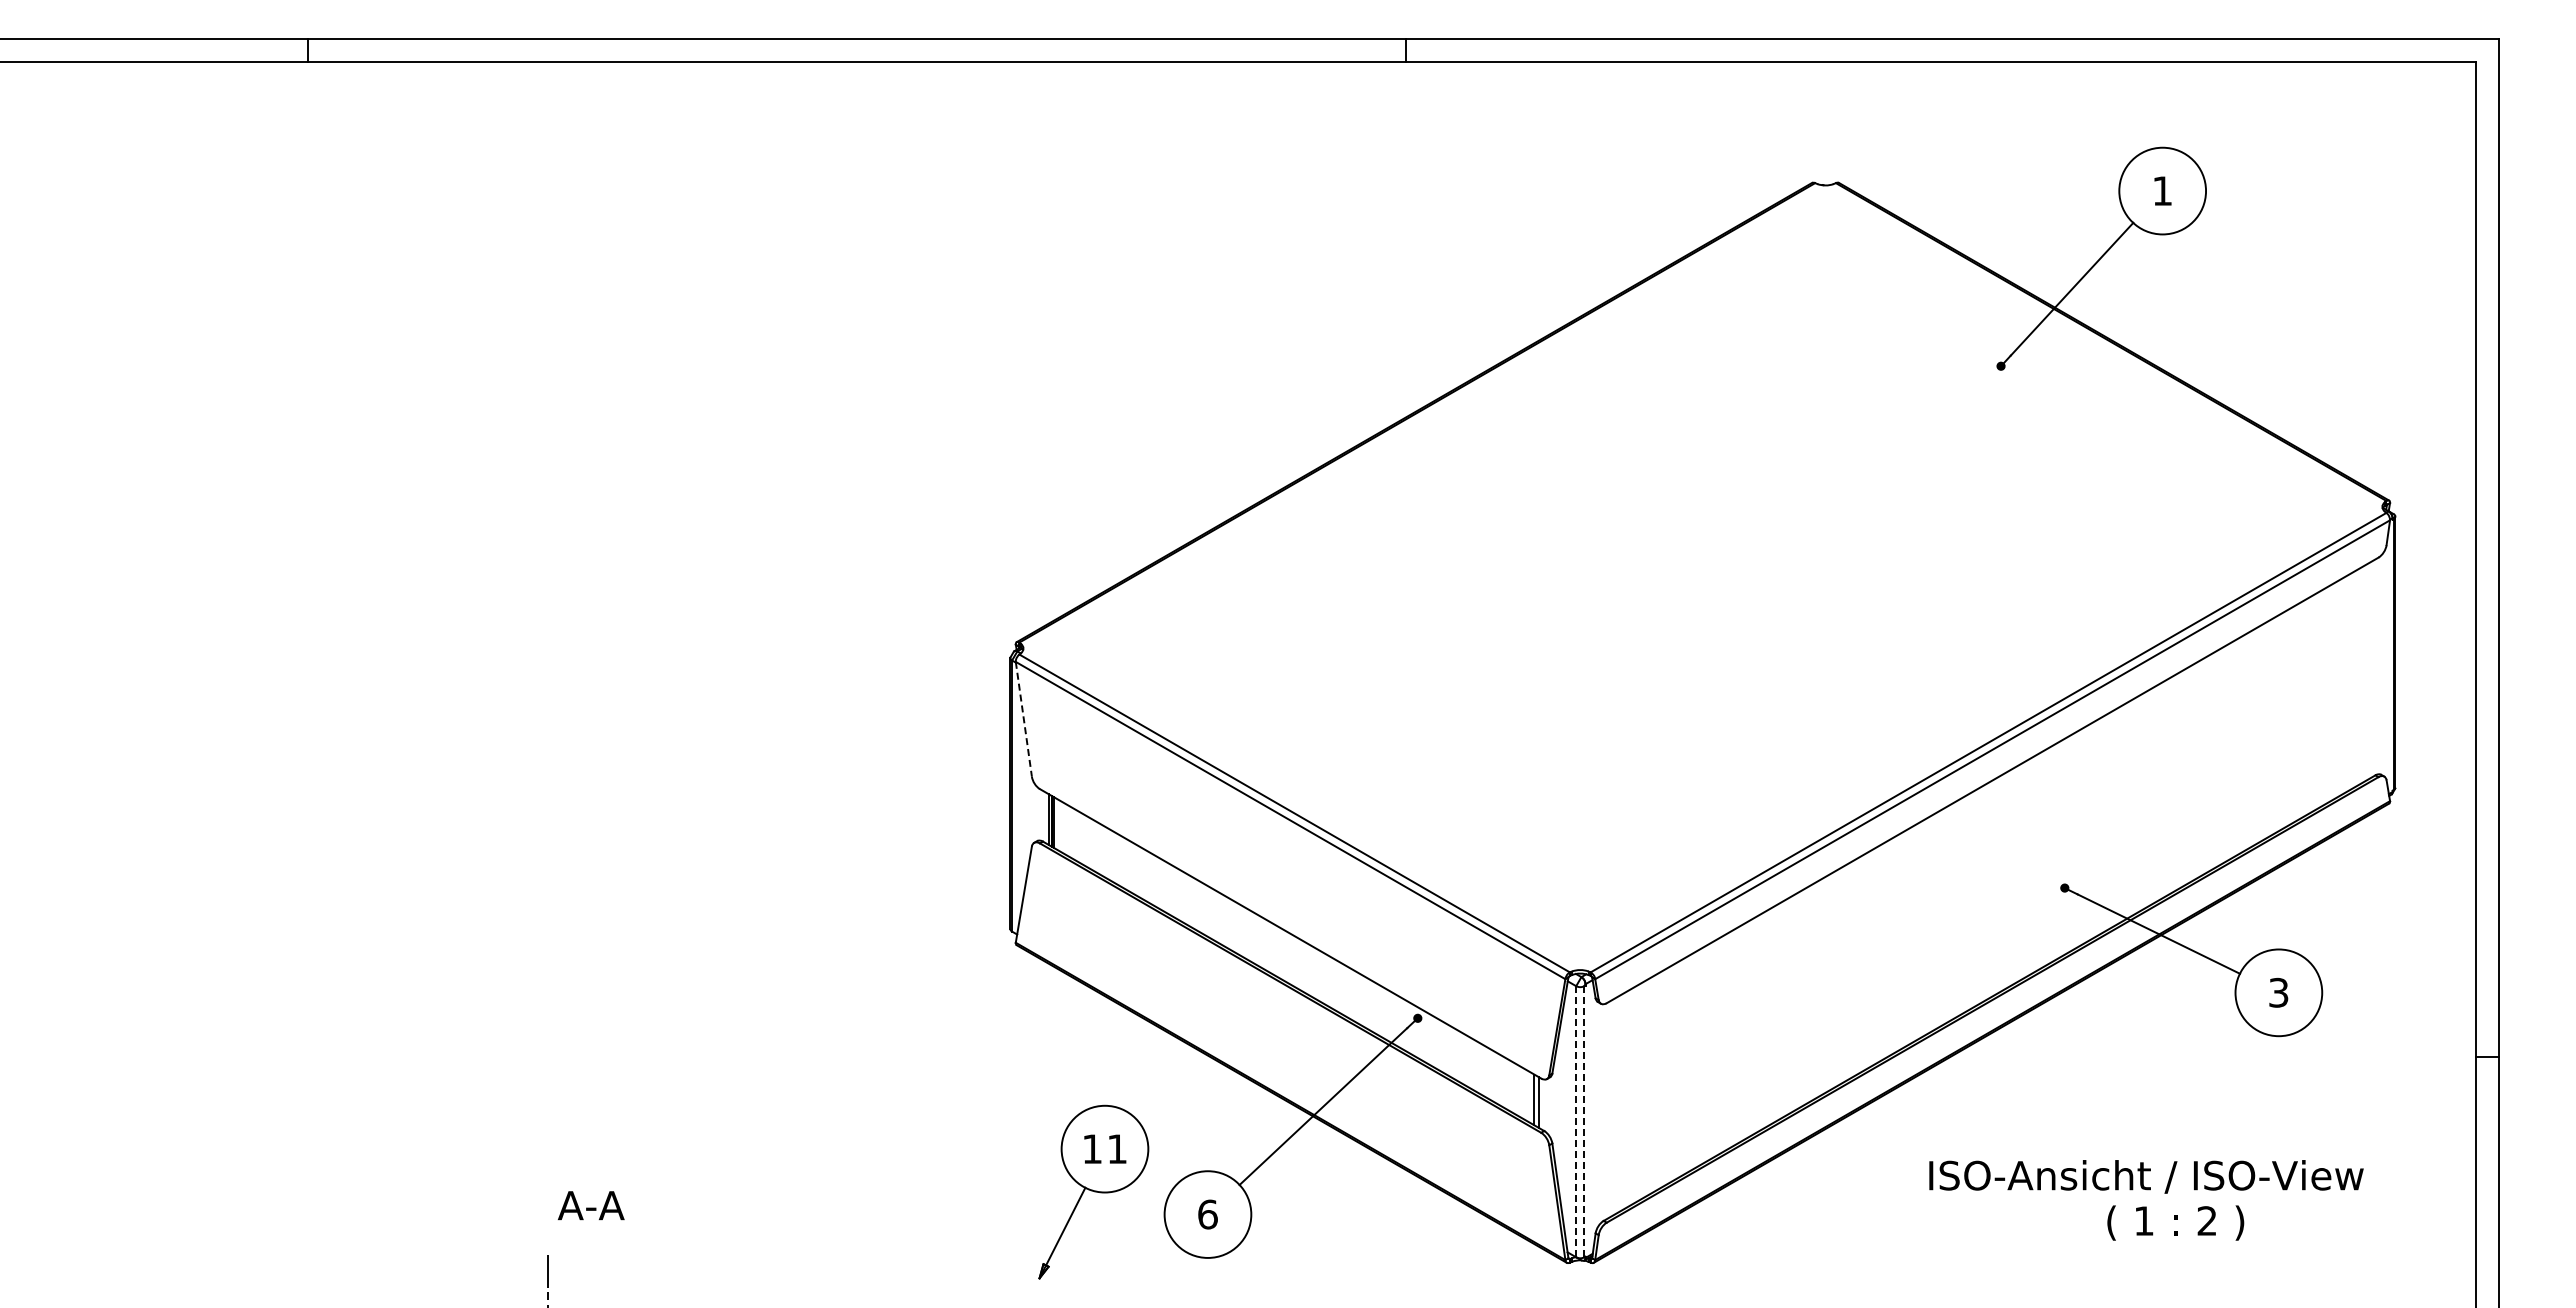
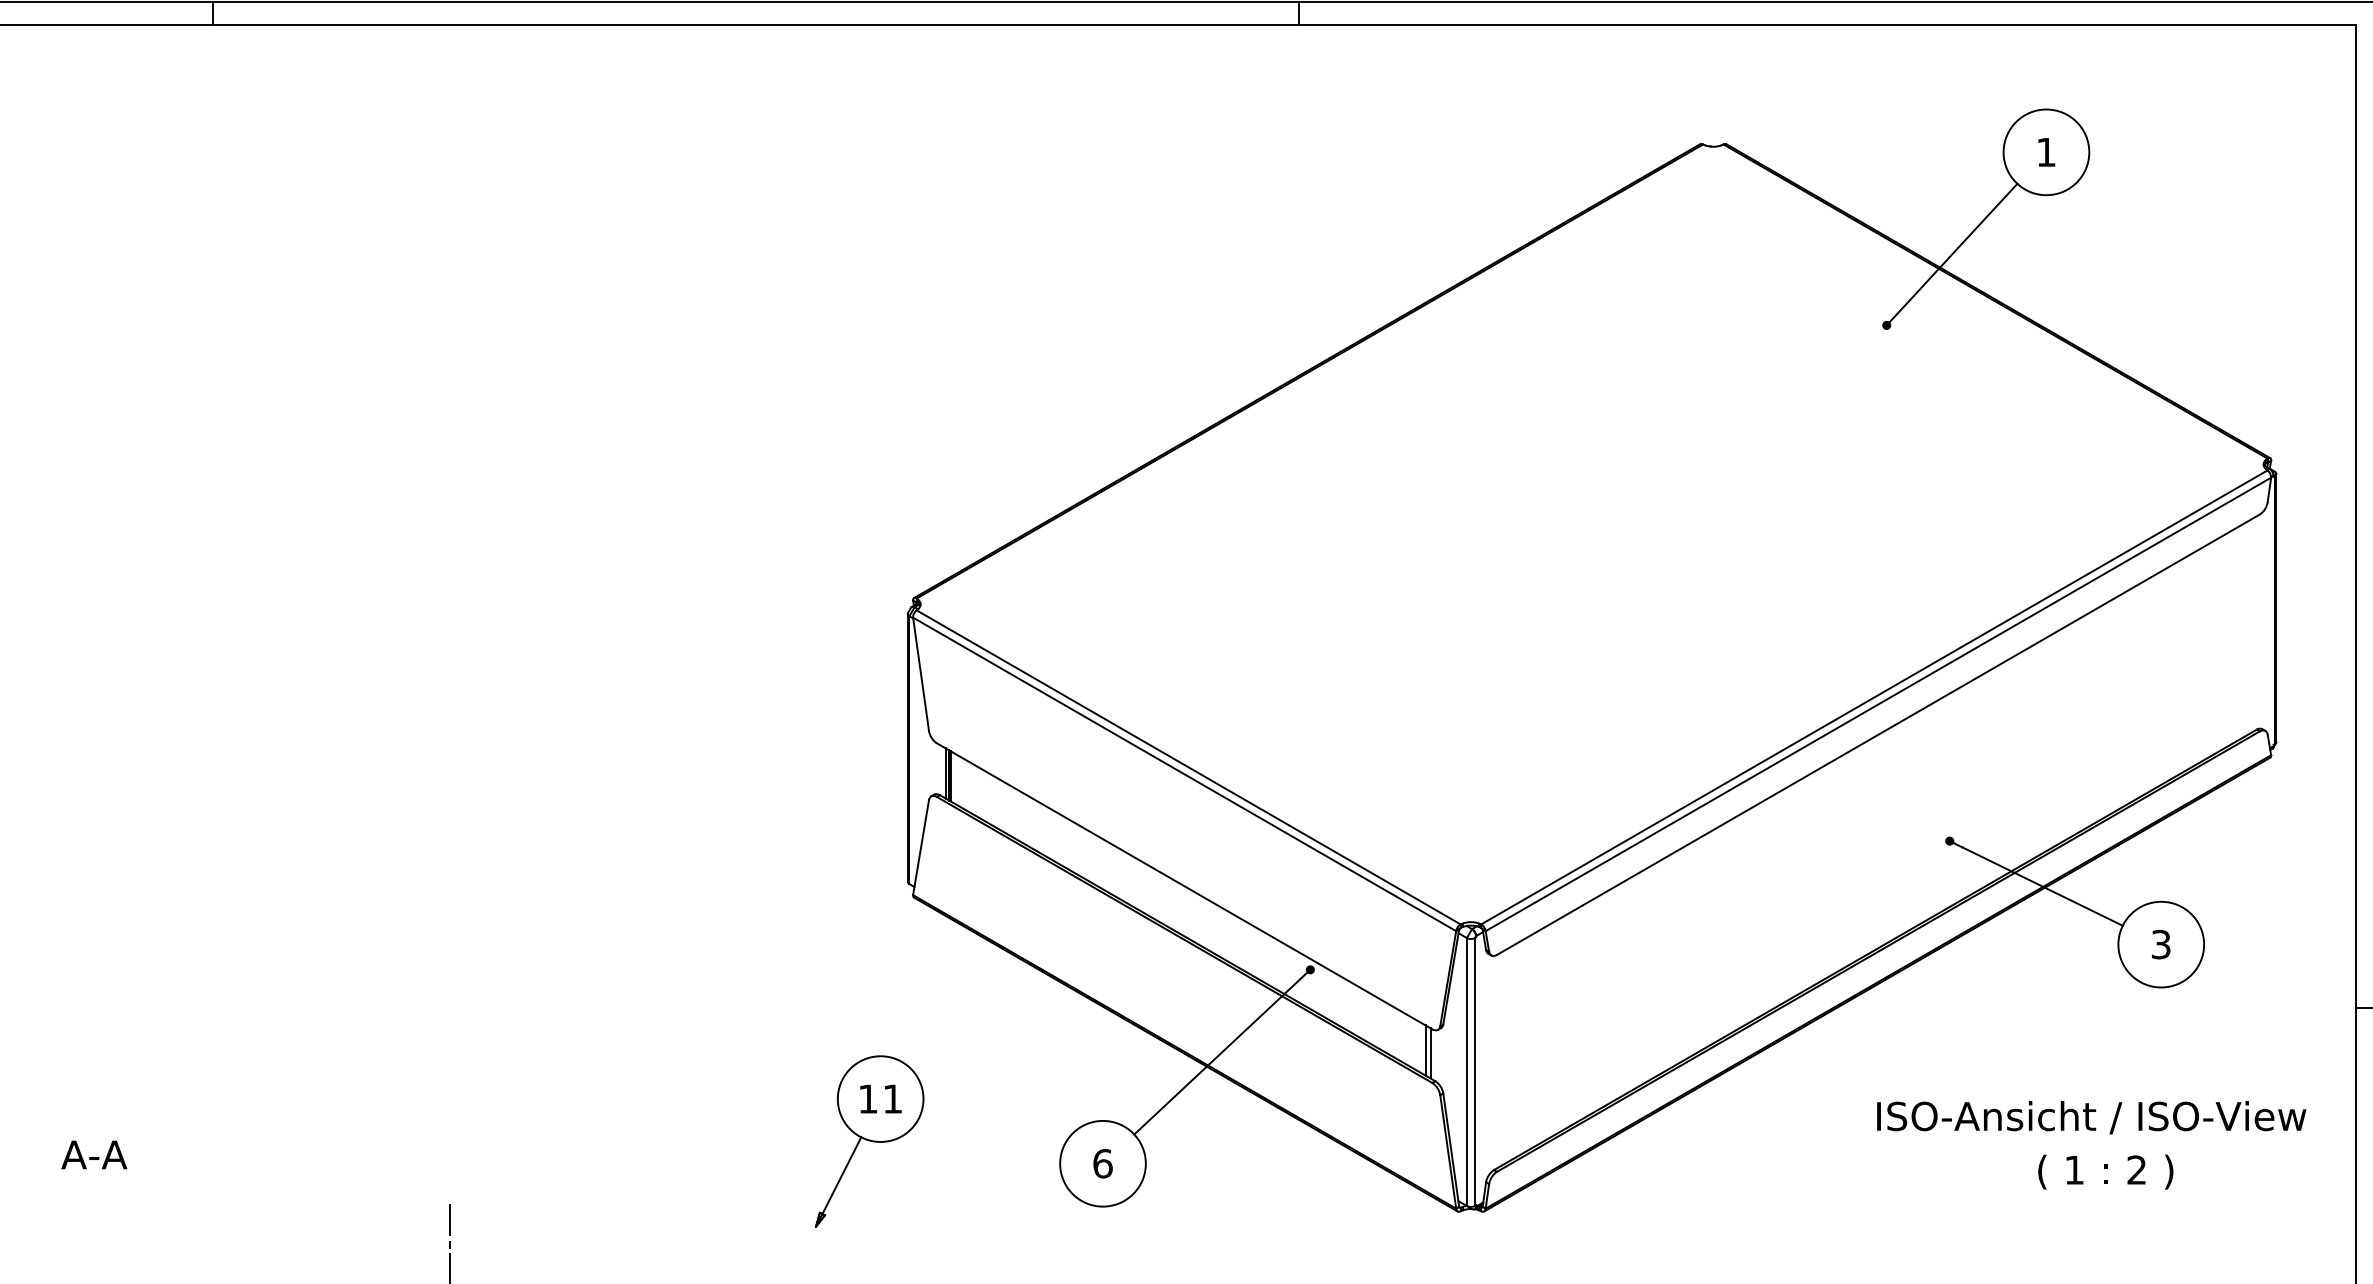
line: (1023, 719) -> (920, 674), dashed -> solid
line: (1576, 1121) -> (1467, 1071), dashed -> solid
line: (1584, 1121) -> (1475, 1071), dashed -> solid
text: (2146, 1176) -> (2091, 1117), moved
part: (1093, 1191) -> (869, 1140), moved
text: (590, 1205) -> (93, 1154), moved
text: (2175, 1222) -> (2105, 1171), moved

